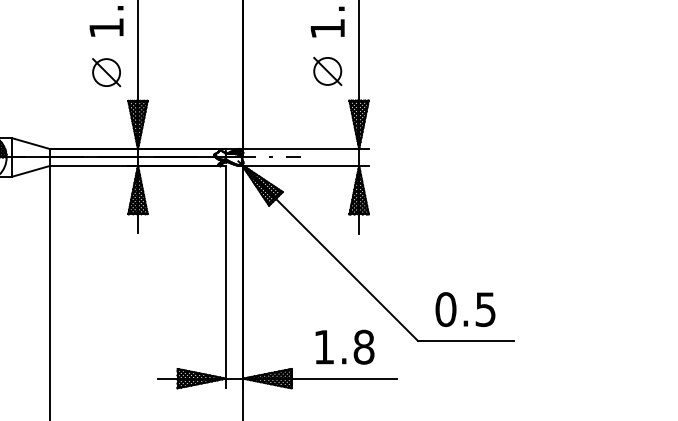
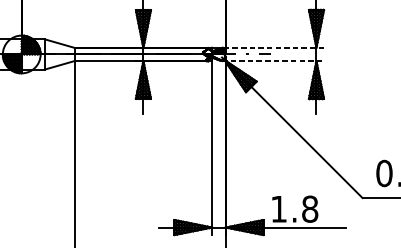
line: (303, 148) -> (272, 47), solid -> dashed
line: (304, 166) -> (273, 61), solid -> dashed
text: (344, 346) -> (294, 208), moved

